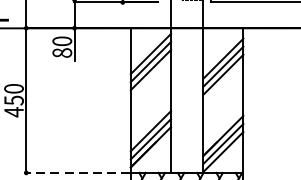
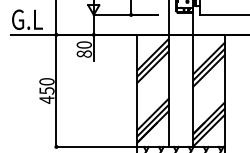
line: (78, 172) -> (96, 146), dashed -> solid

